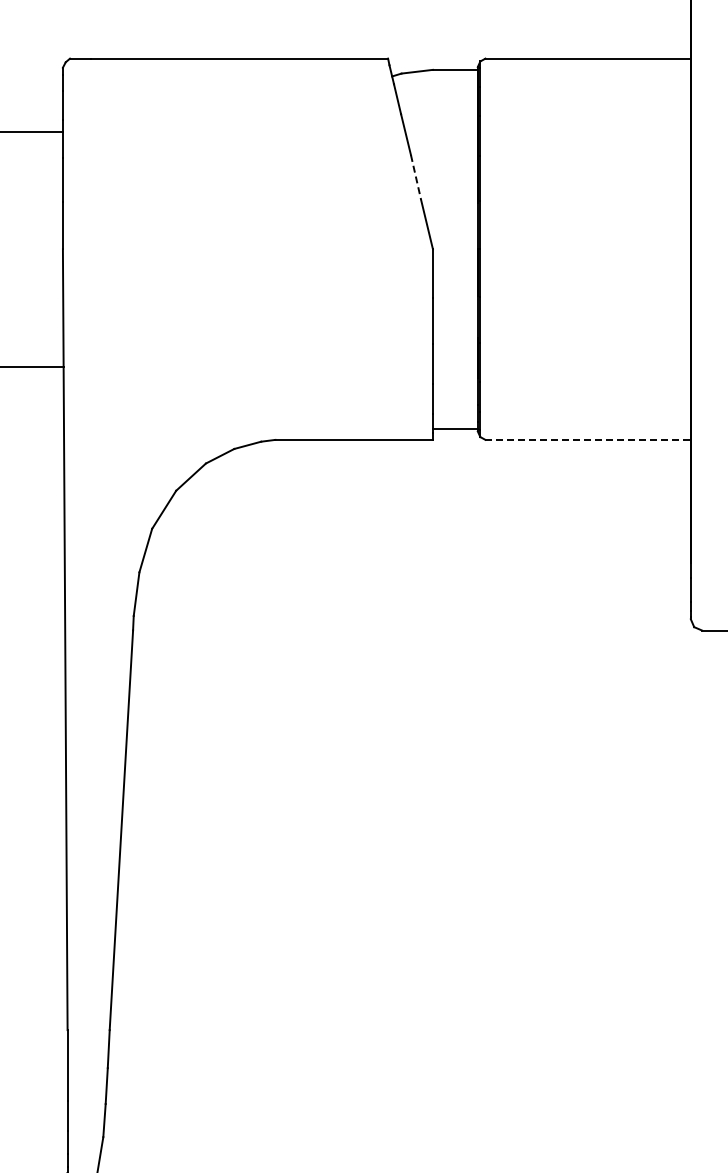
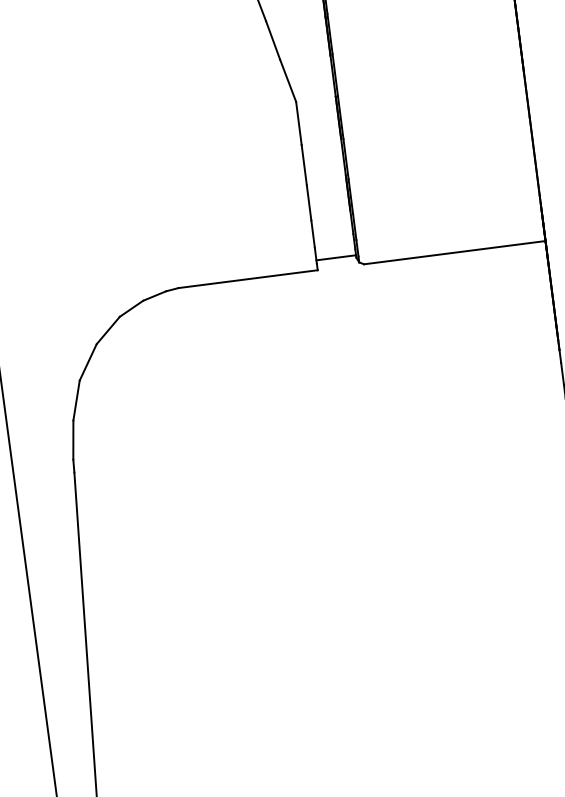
line: (416, 178) -> (273, 41), dashed -> solid
line: (588, 439) -> (455, 252), dashed -> solid

